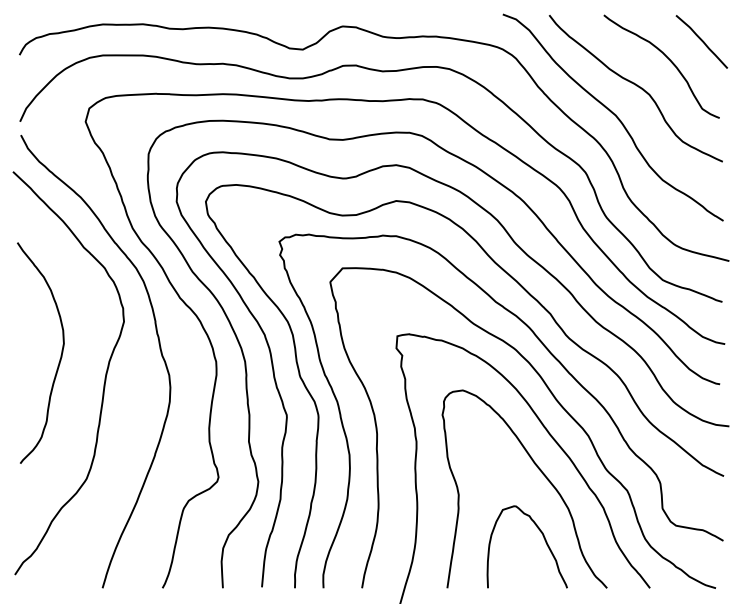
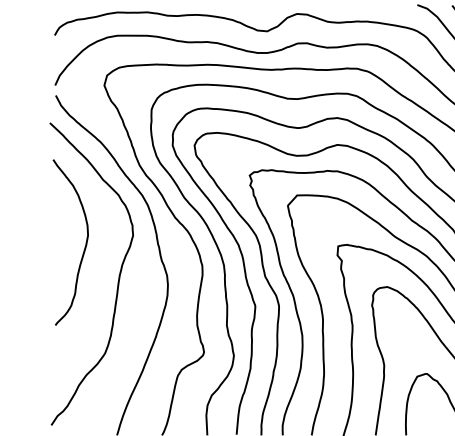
curve: (60, 355) -> (85, 244), moved

